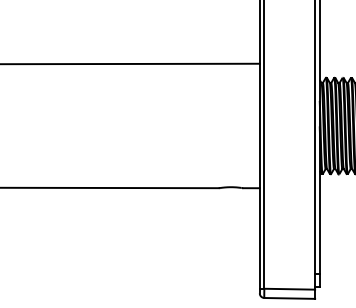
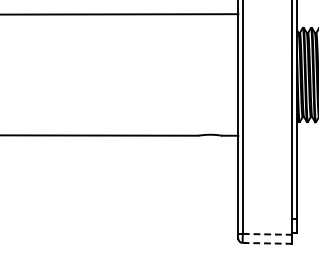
line: (290, 289) -> (268, 234), solid -> dashed
line: (289, 298) -> (267, 243), solid -> dashed

